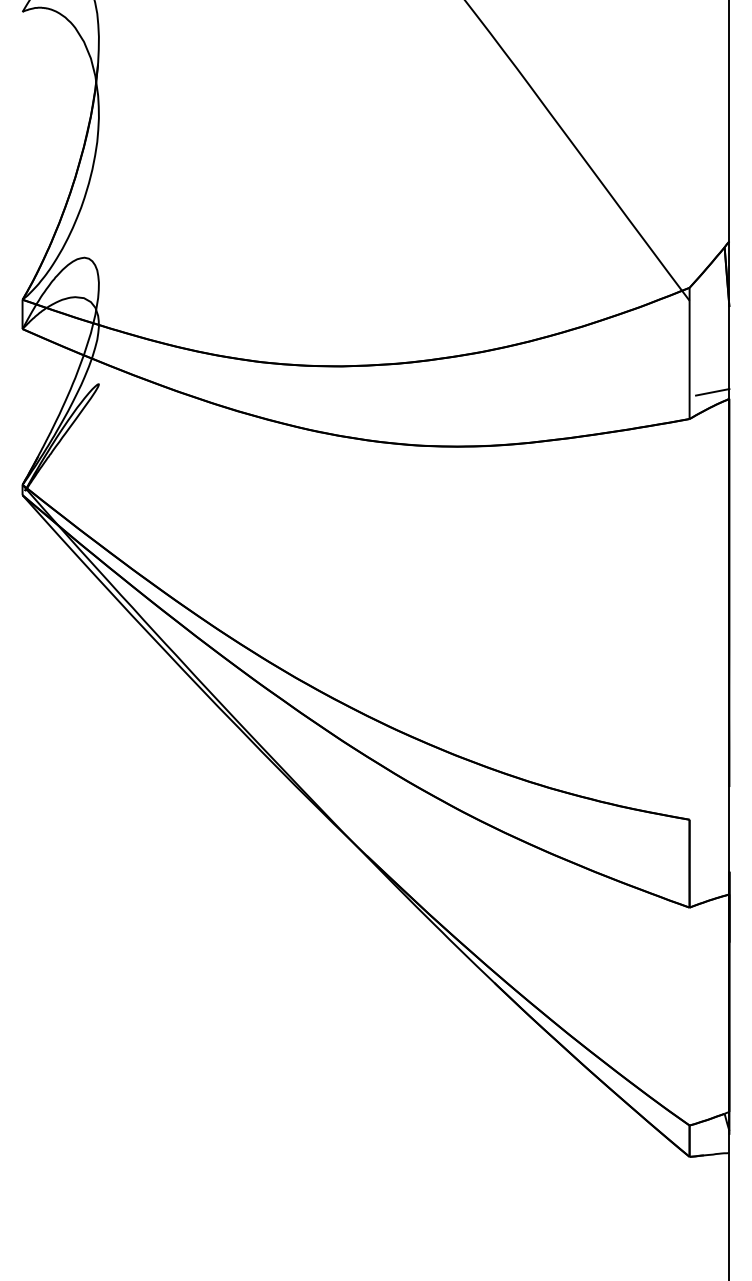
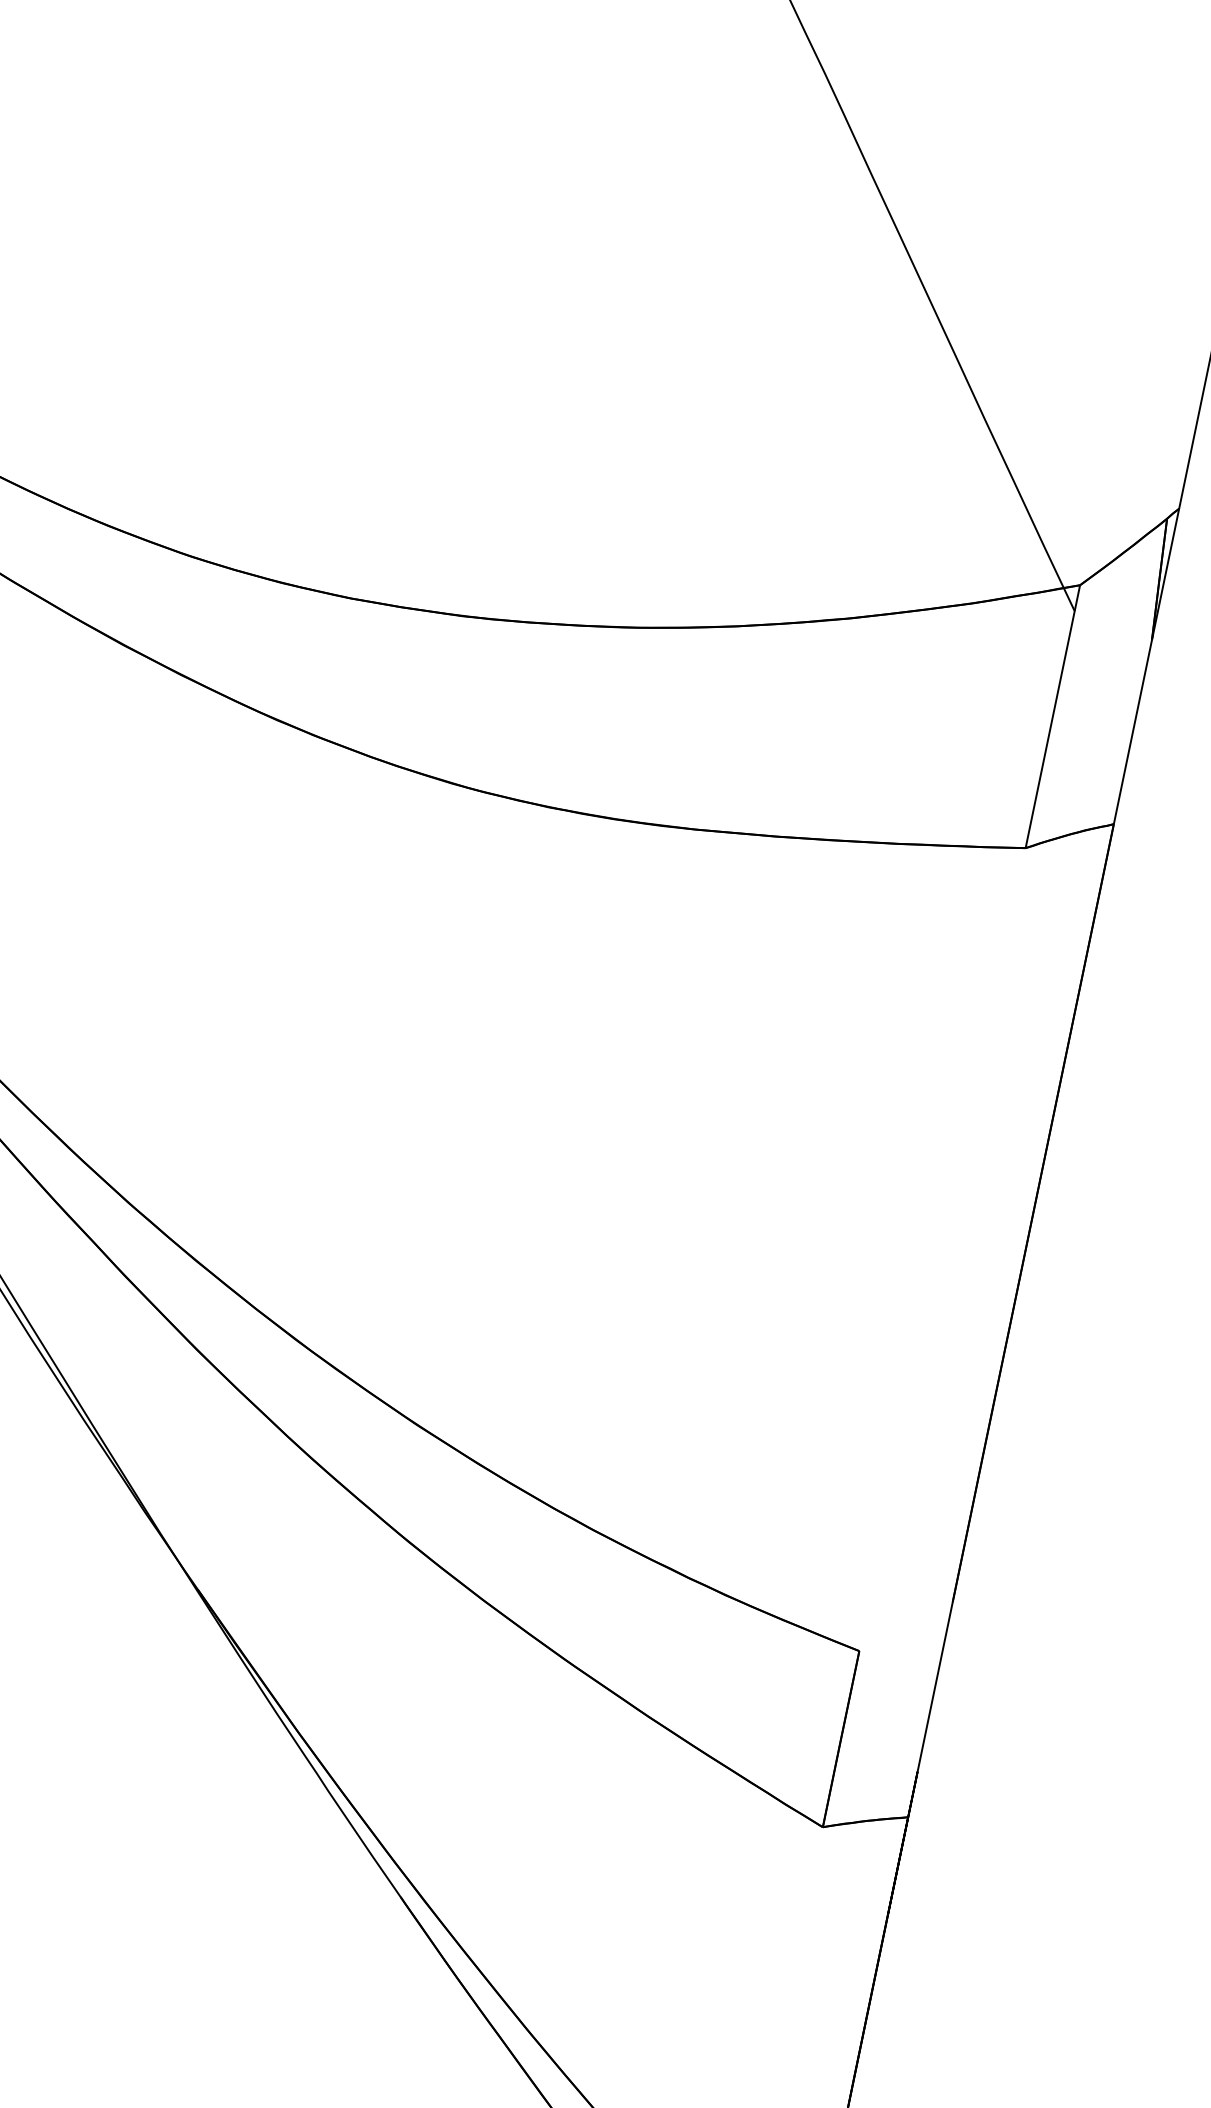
line: (712, 392) -> (1082, 804), removed

